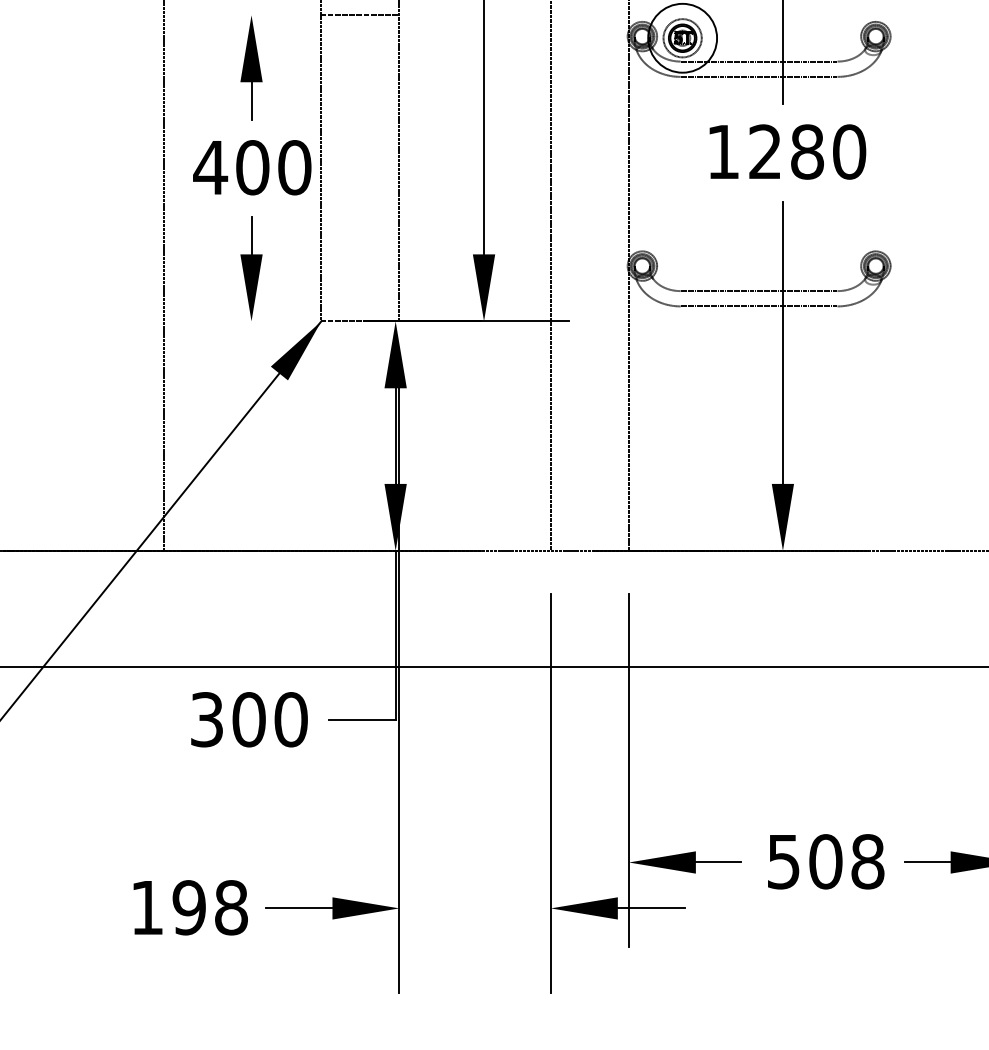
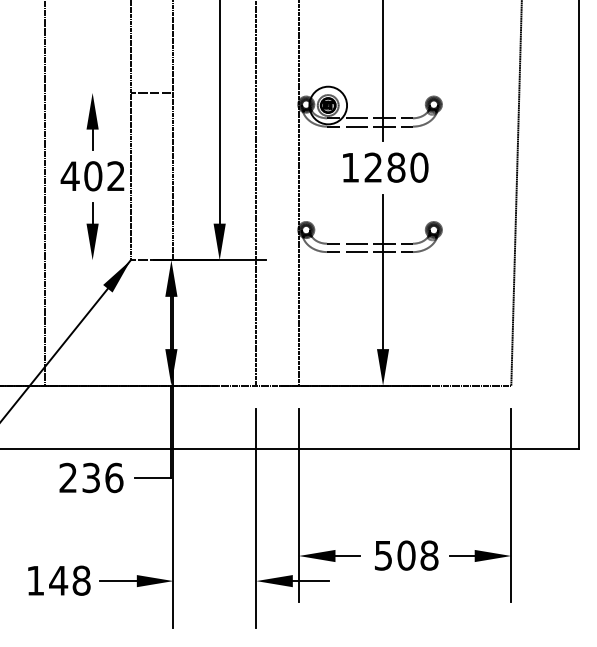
text: (295, 168) -> (116, 176), 400 -> 402
text: (249, 718) -> (91, 477), 300 -> 236
text: (189, 907) -> (58, 580), 198 -> 148

